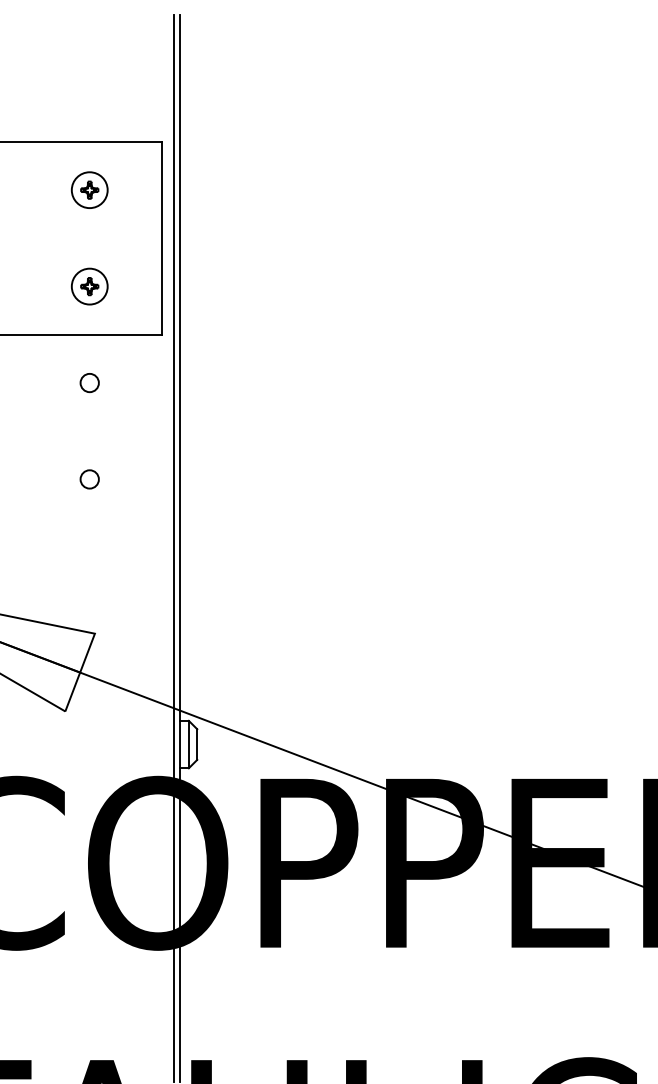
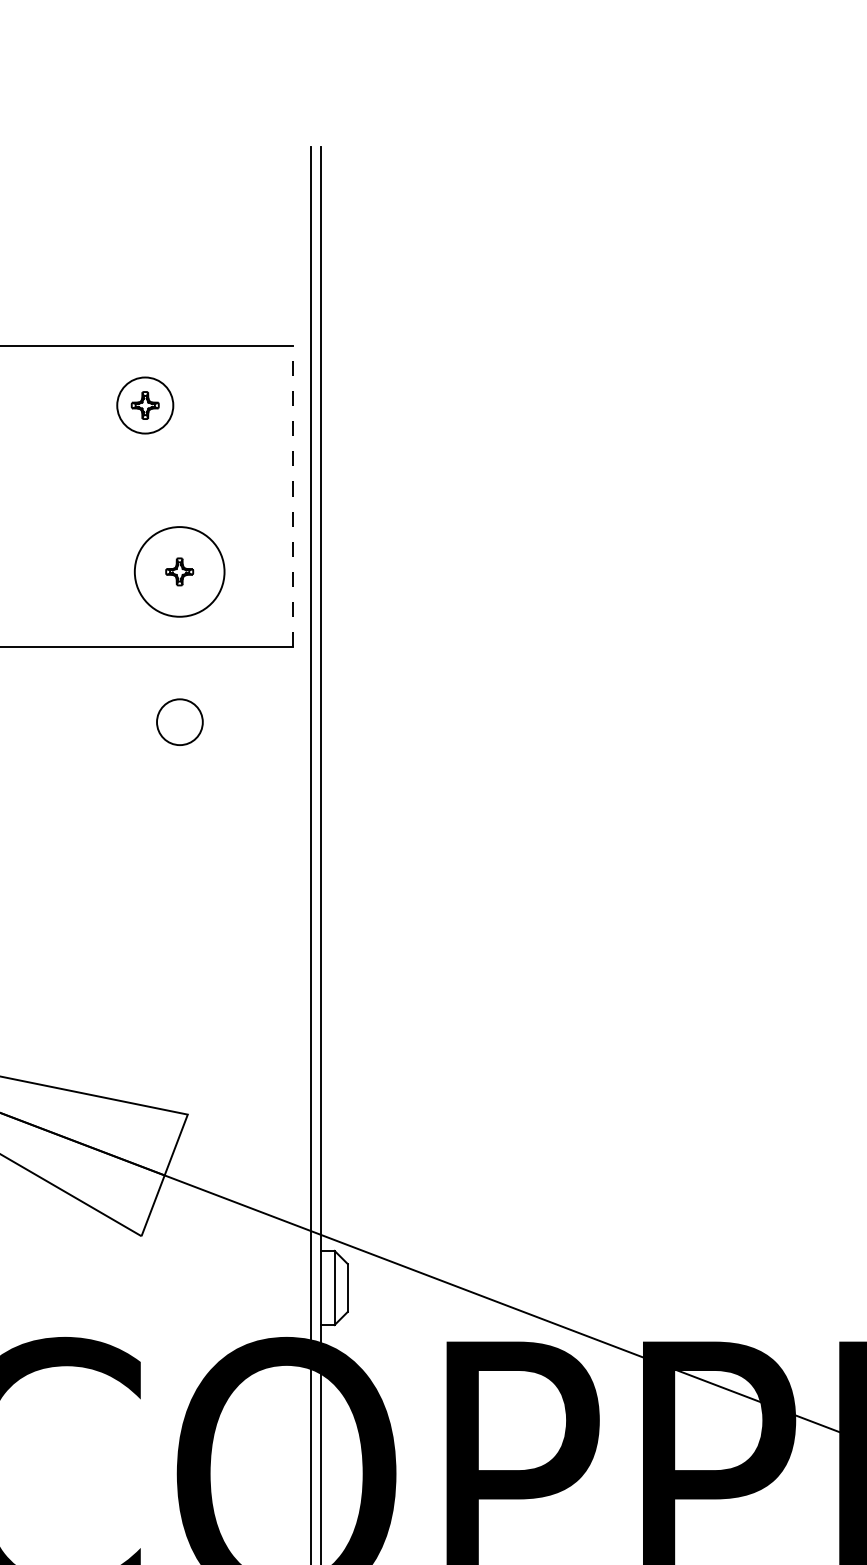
part: (89, 189) -> (144, 404), moved
line: (162, 237) -> (293, 495), solid -> dashed
circle: (89, 286) -> (179, 571), size x1.6
circle: (89, 383) -> (179, 723), size x1.6
circle: (89, 479) -> (179, 873), removed

